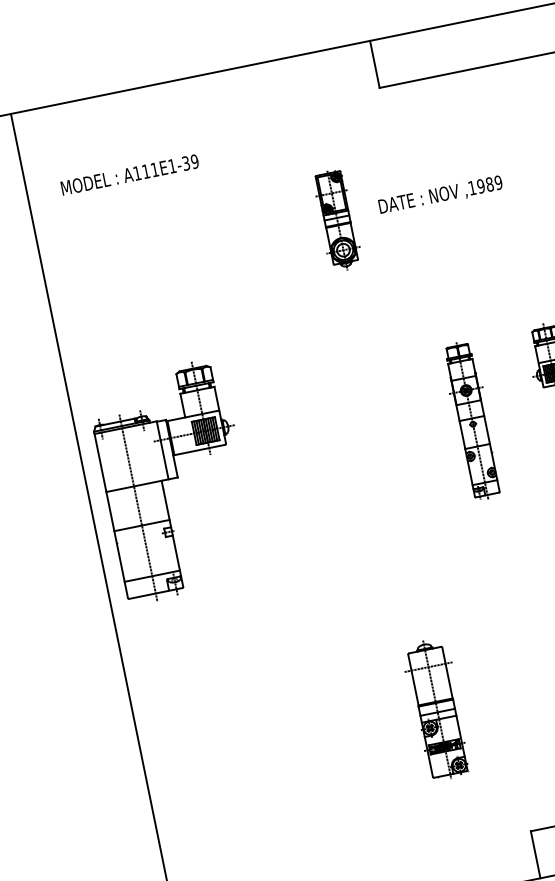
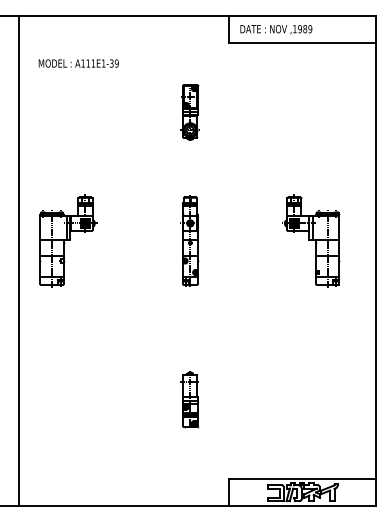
text: (440, 195) -> (276, 29), moved
part: (470, 420) -> (189, 240), moved
part: (173, 480) -> (68, 240), size x0.71
part: (435, 709) -> (189, 399), size x0.71

